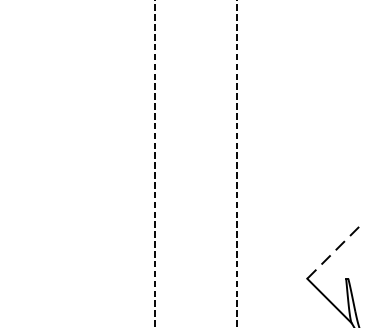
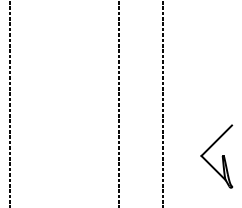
line: (334, 250) -> (216, 140), dashed -> solid

